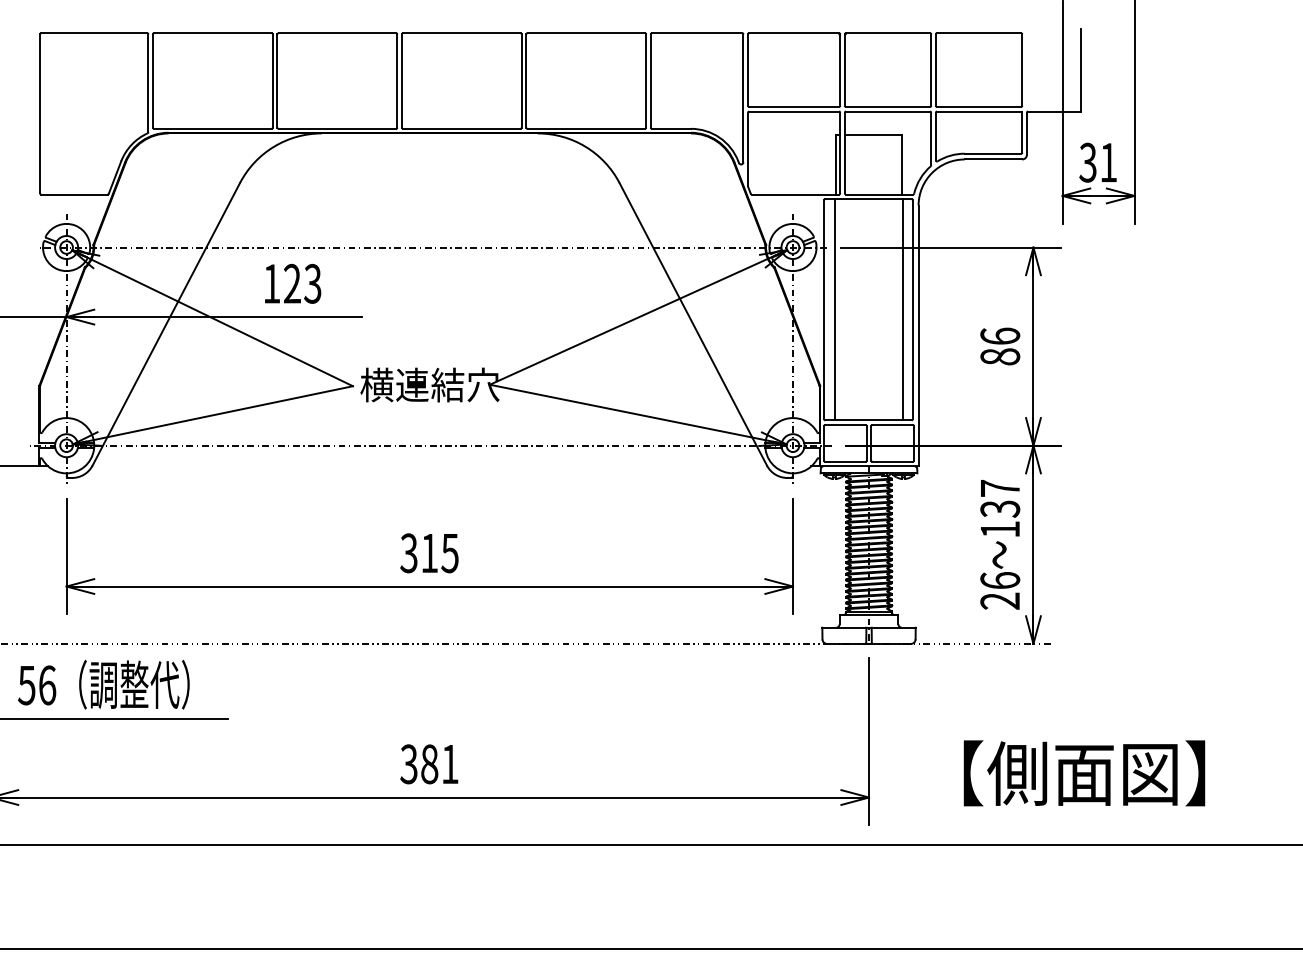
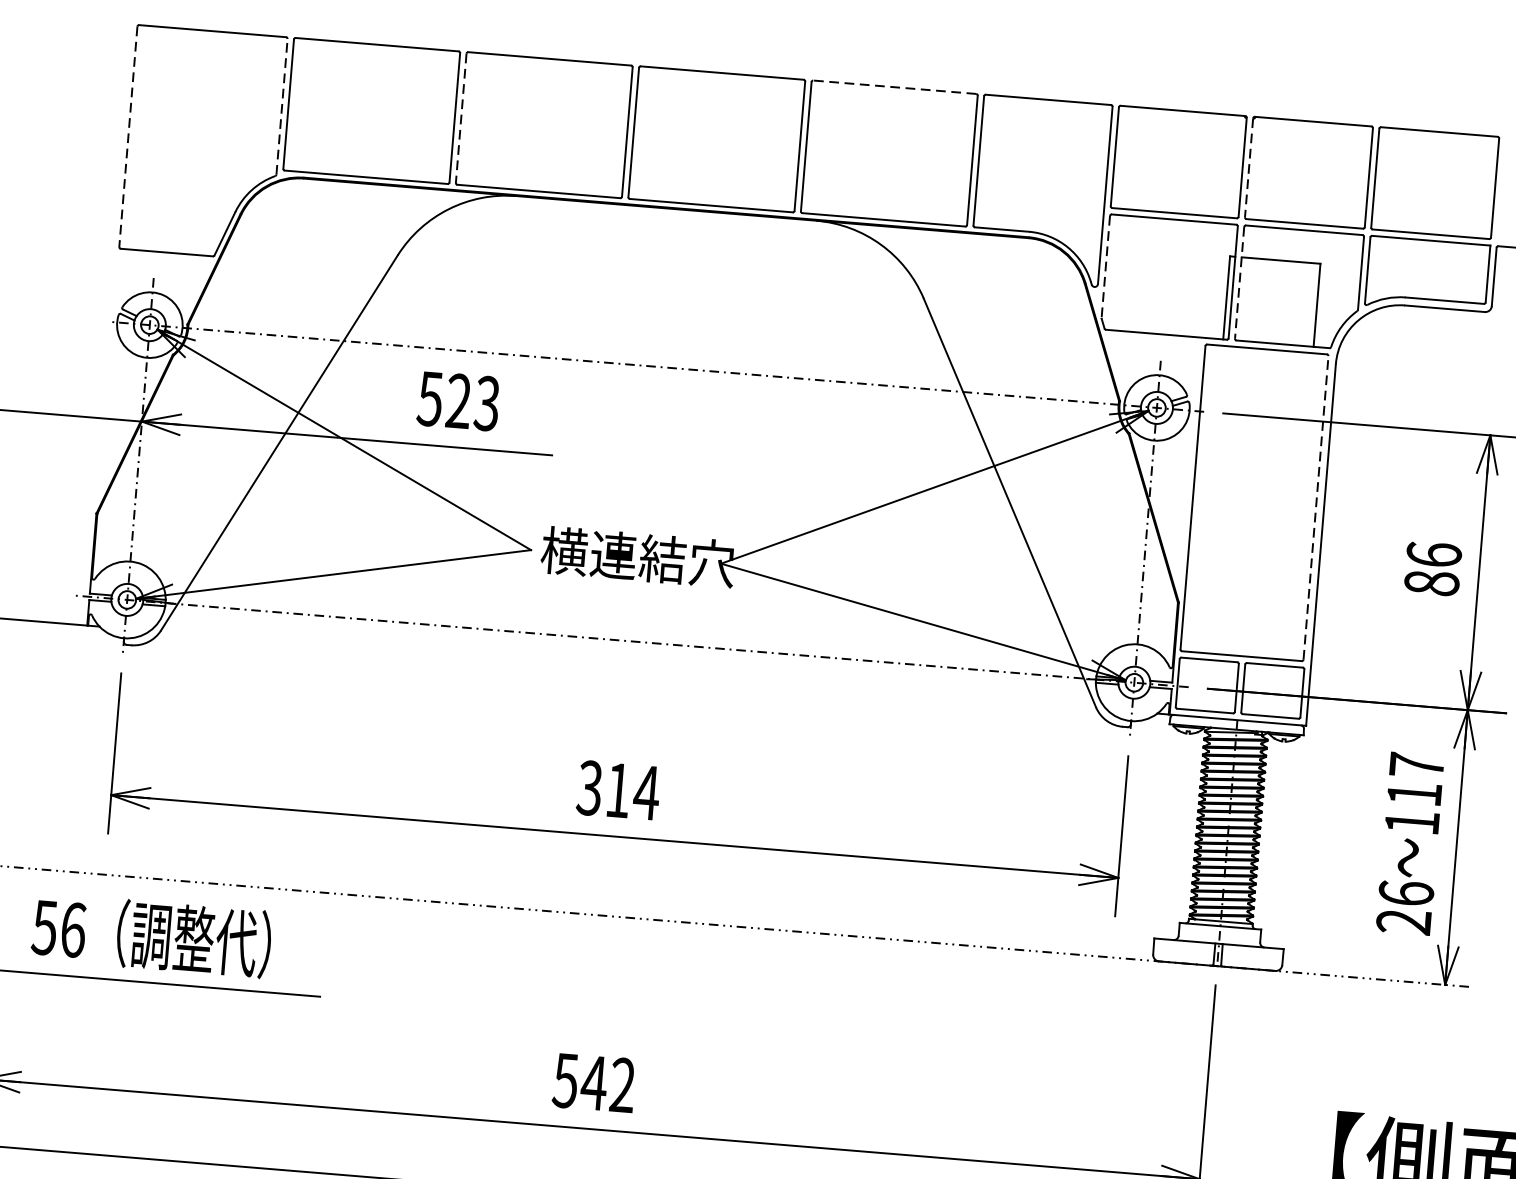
line: (586, 33) -> (895, 87), solid -> dashed
line: (844, 70) -> (1248, 168), solid -> dashed
line: (277, 81) -> (461, 119), solid -> dashed
line: (148, 83) -> (282, 107), solid -> dashed
line: (40, 113) -> (128, 136), solid -> dashed
line: (748, 149) -> (1106, 266), solid -> dashed
line: (844, 153) -> (1239, 283), solid -> dashed
text: (271, 283) -> (429, 398), 123 -> 523
line: (834, 309) -> (1207, 498), removed
line: (903, 309) -> (1303, 506), removed
line: (912, 309) -> (1315, 507), solid -> dashed
text: (1000, 508) -> (1414, 793), 137 -> 117
text: (449, 553) -> (645, 793), 315 -> 314
text: (429, 764) -> (594, 1083), 381 -> 542

